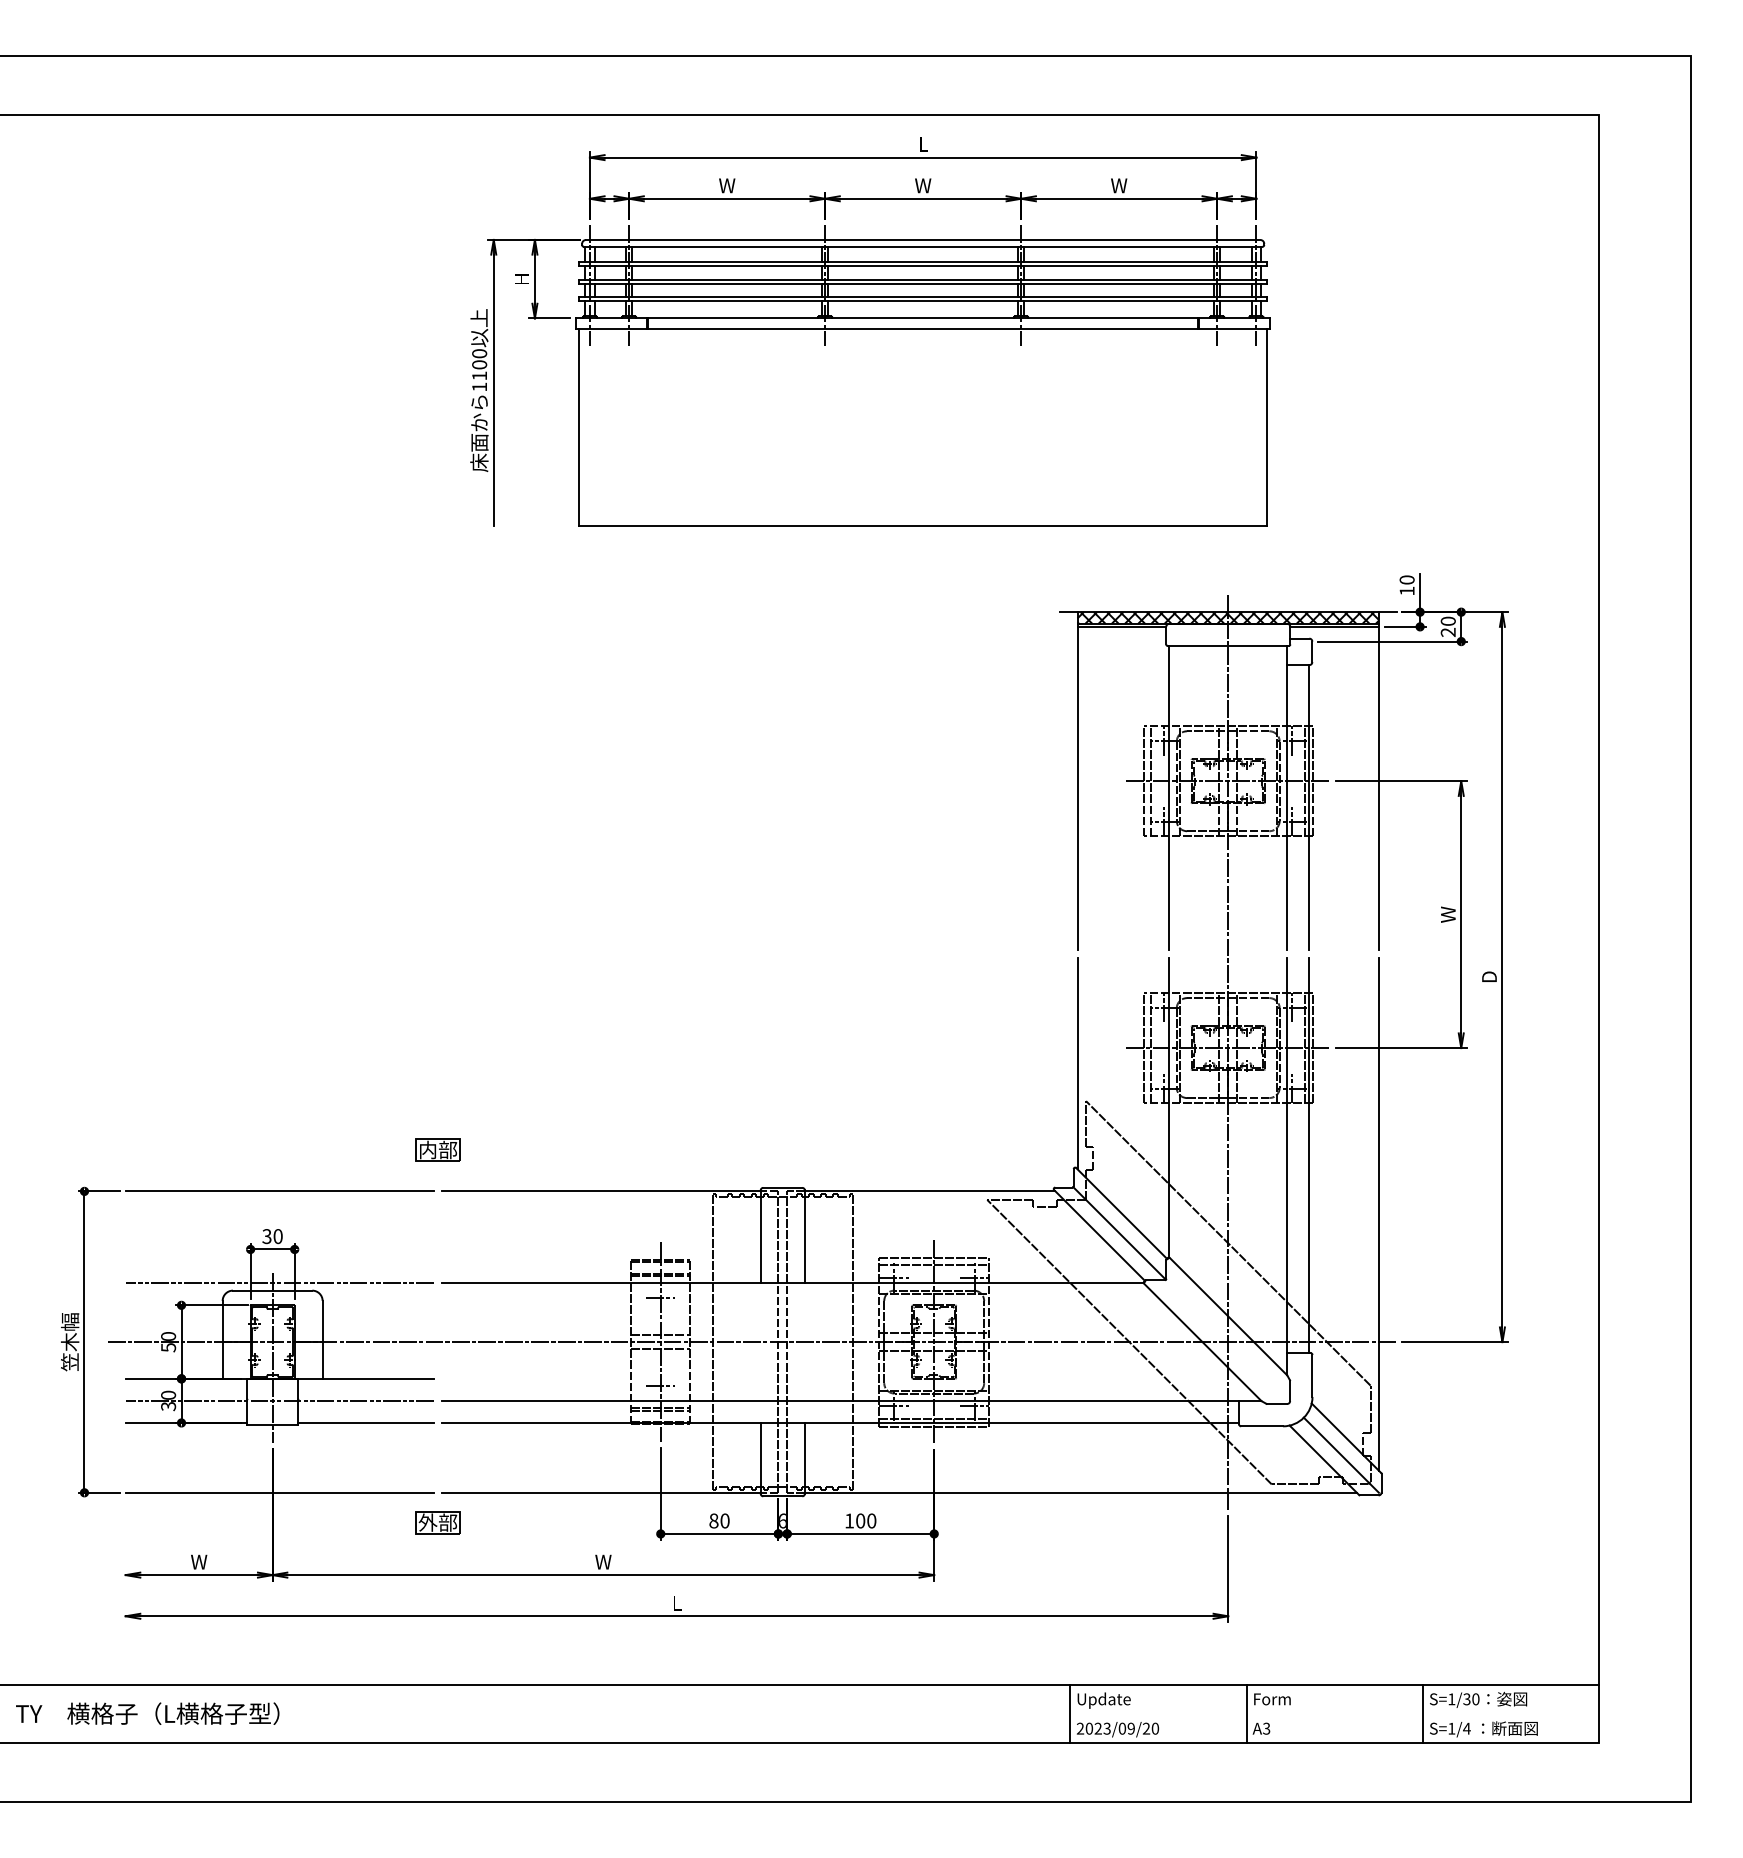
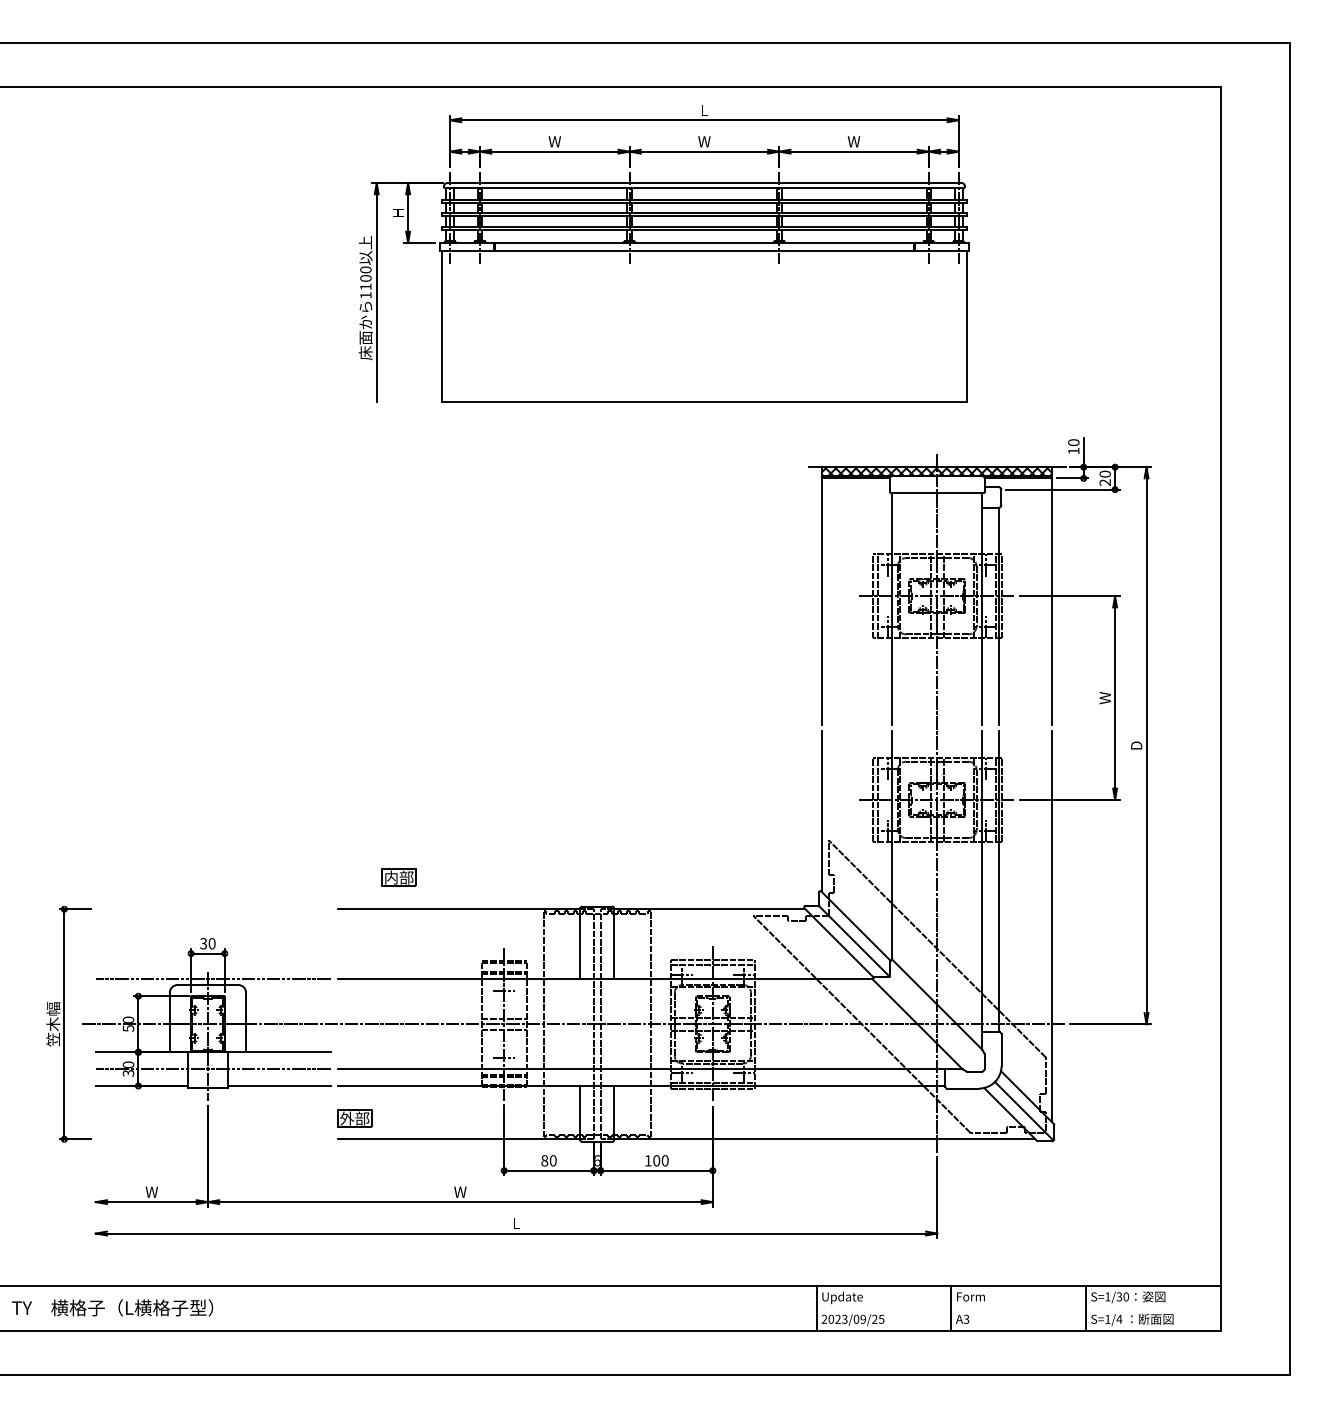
part: (437, 1149) -> (398, 877), moved
line: (279, 1191) -> (213, 909), removed
line: (279, 1492) -> (213, 1139), removed
part: (437, 1522) -> (354, 1118), moved
text: (1155, 1728) -> (881, 1319), 2023/09/20 -> 2023/09/25

